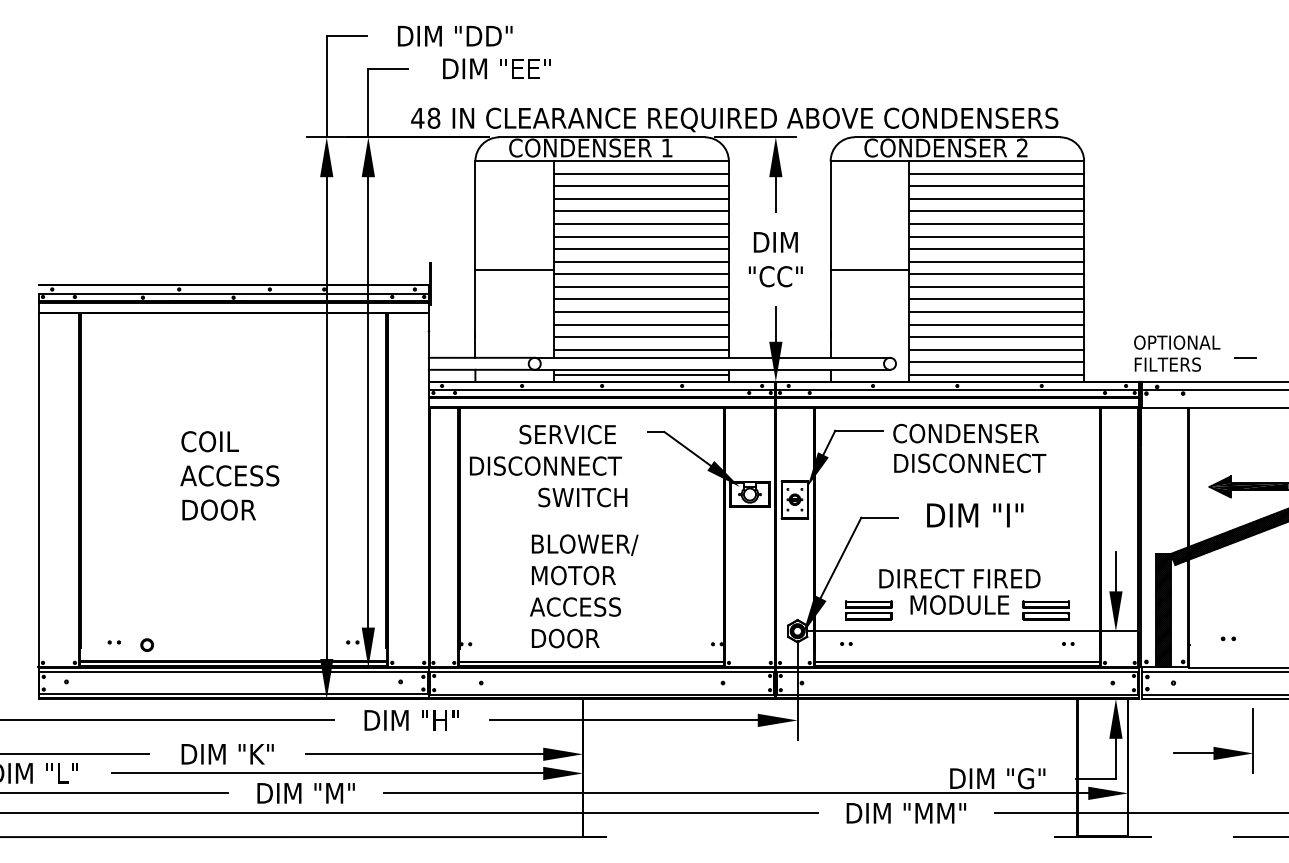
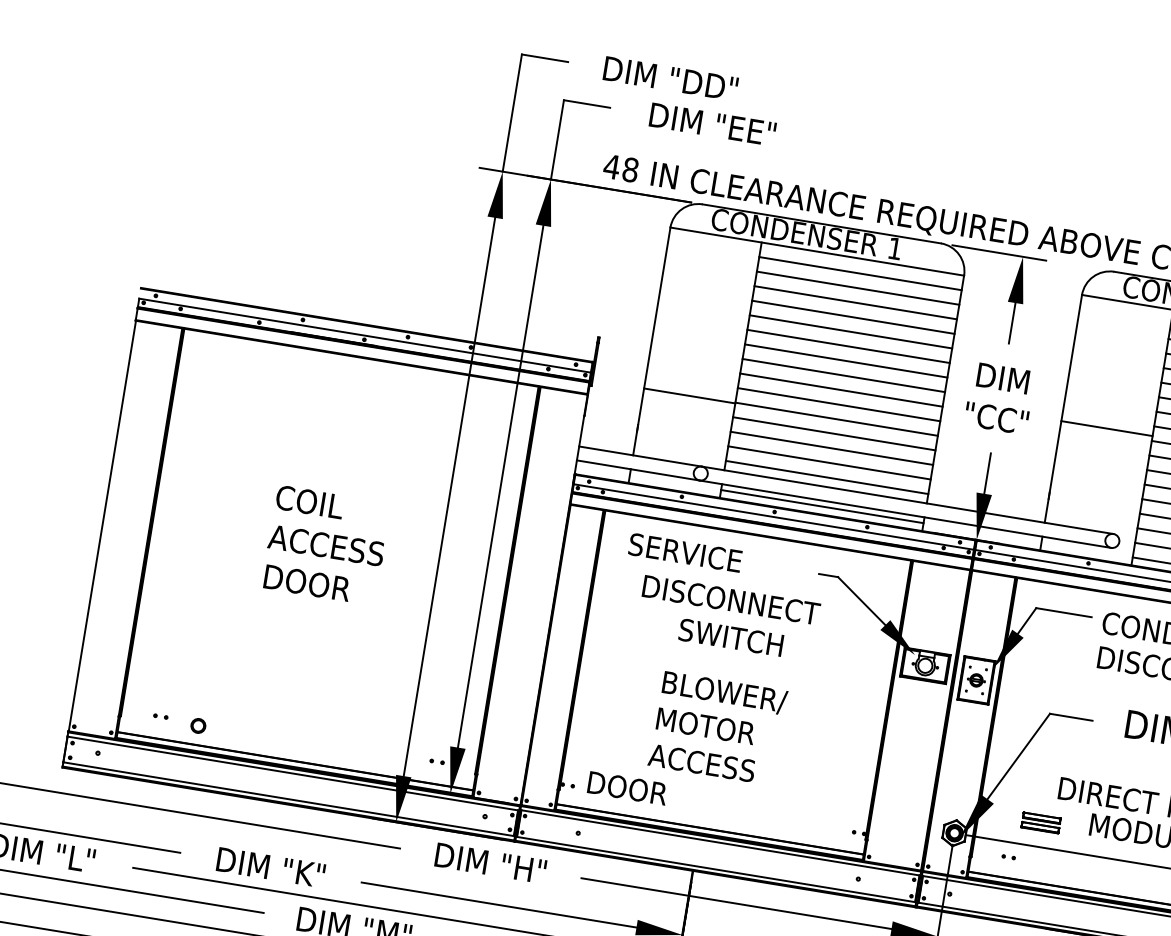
line: (514, 270) -> (689, 396), moved
text: (567, 434) -> (685, 552), moved
text: (545, 465) -> (731, 599), moved
part: (868, 610) -> (1040, 822), size x0.7
text: (565, 638) -> (627, 788), moved

